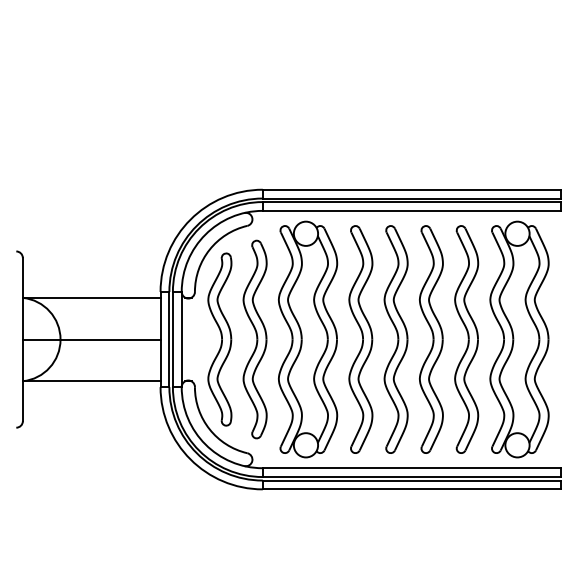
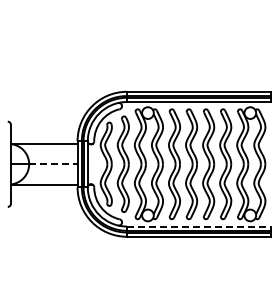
line: (110, 339) -> (53, 164), solid -> dashed
line: (412, 468) -> (199, 226), solid -> dashed

